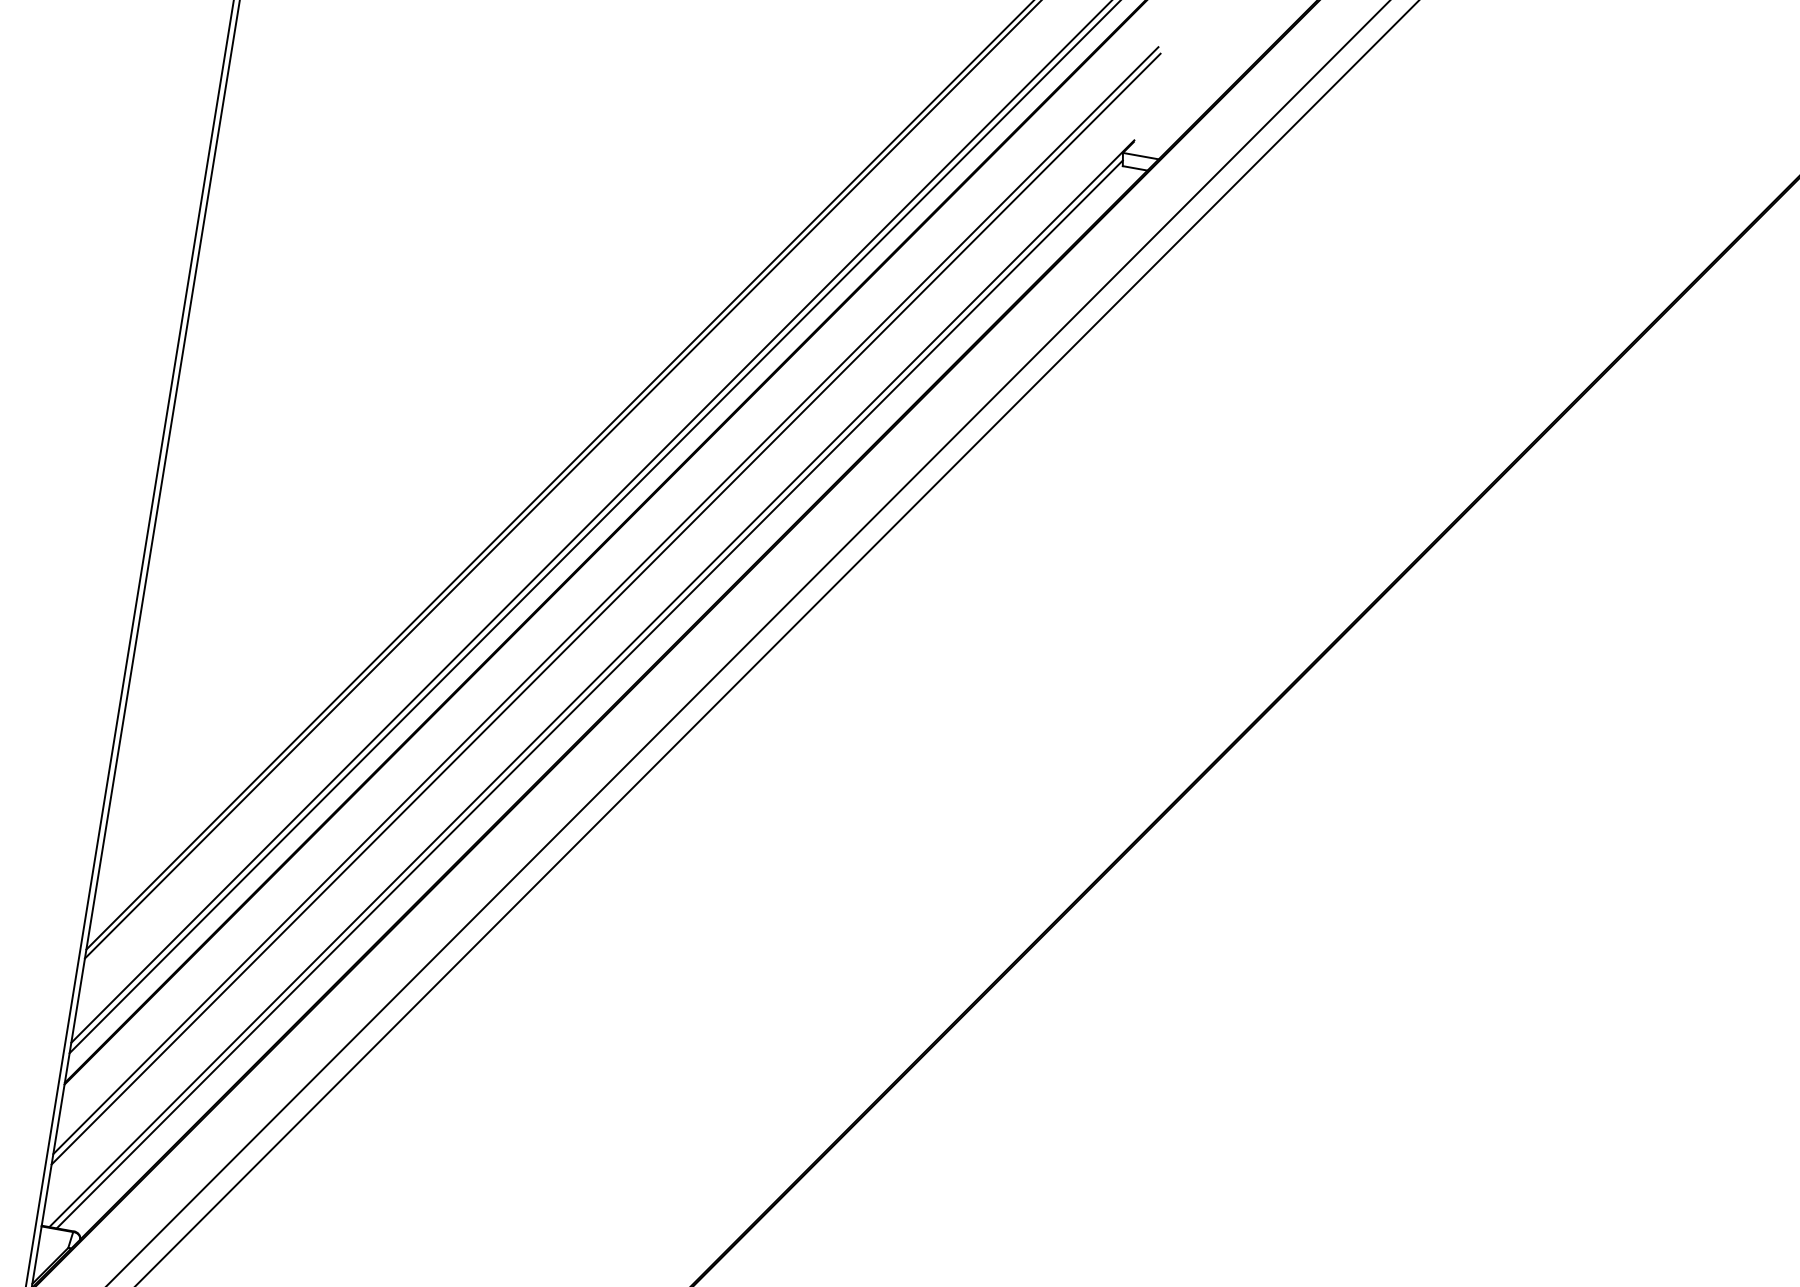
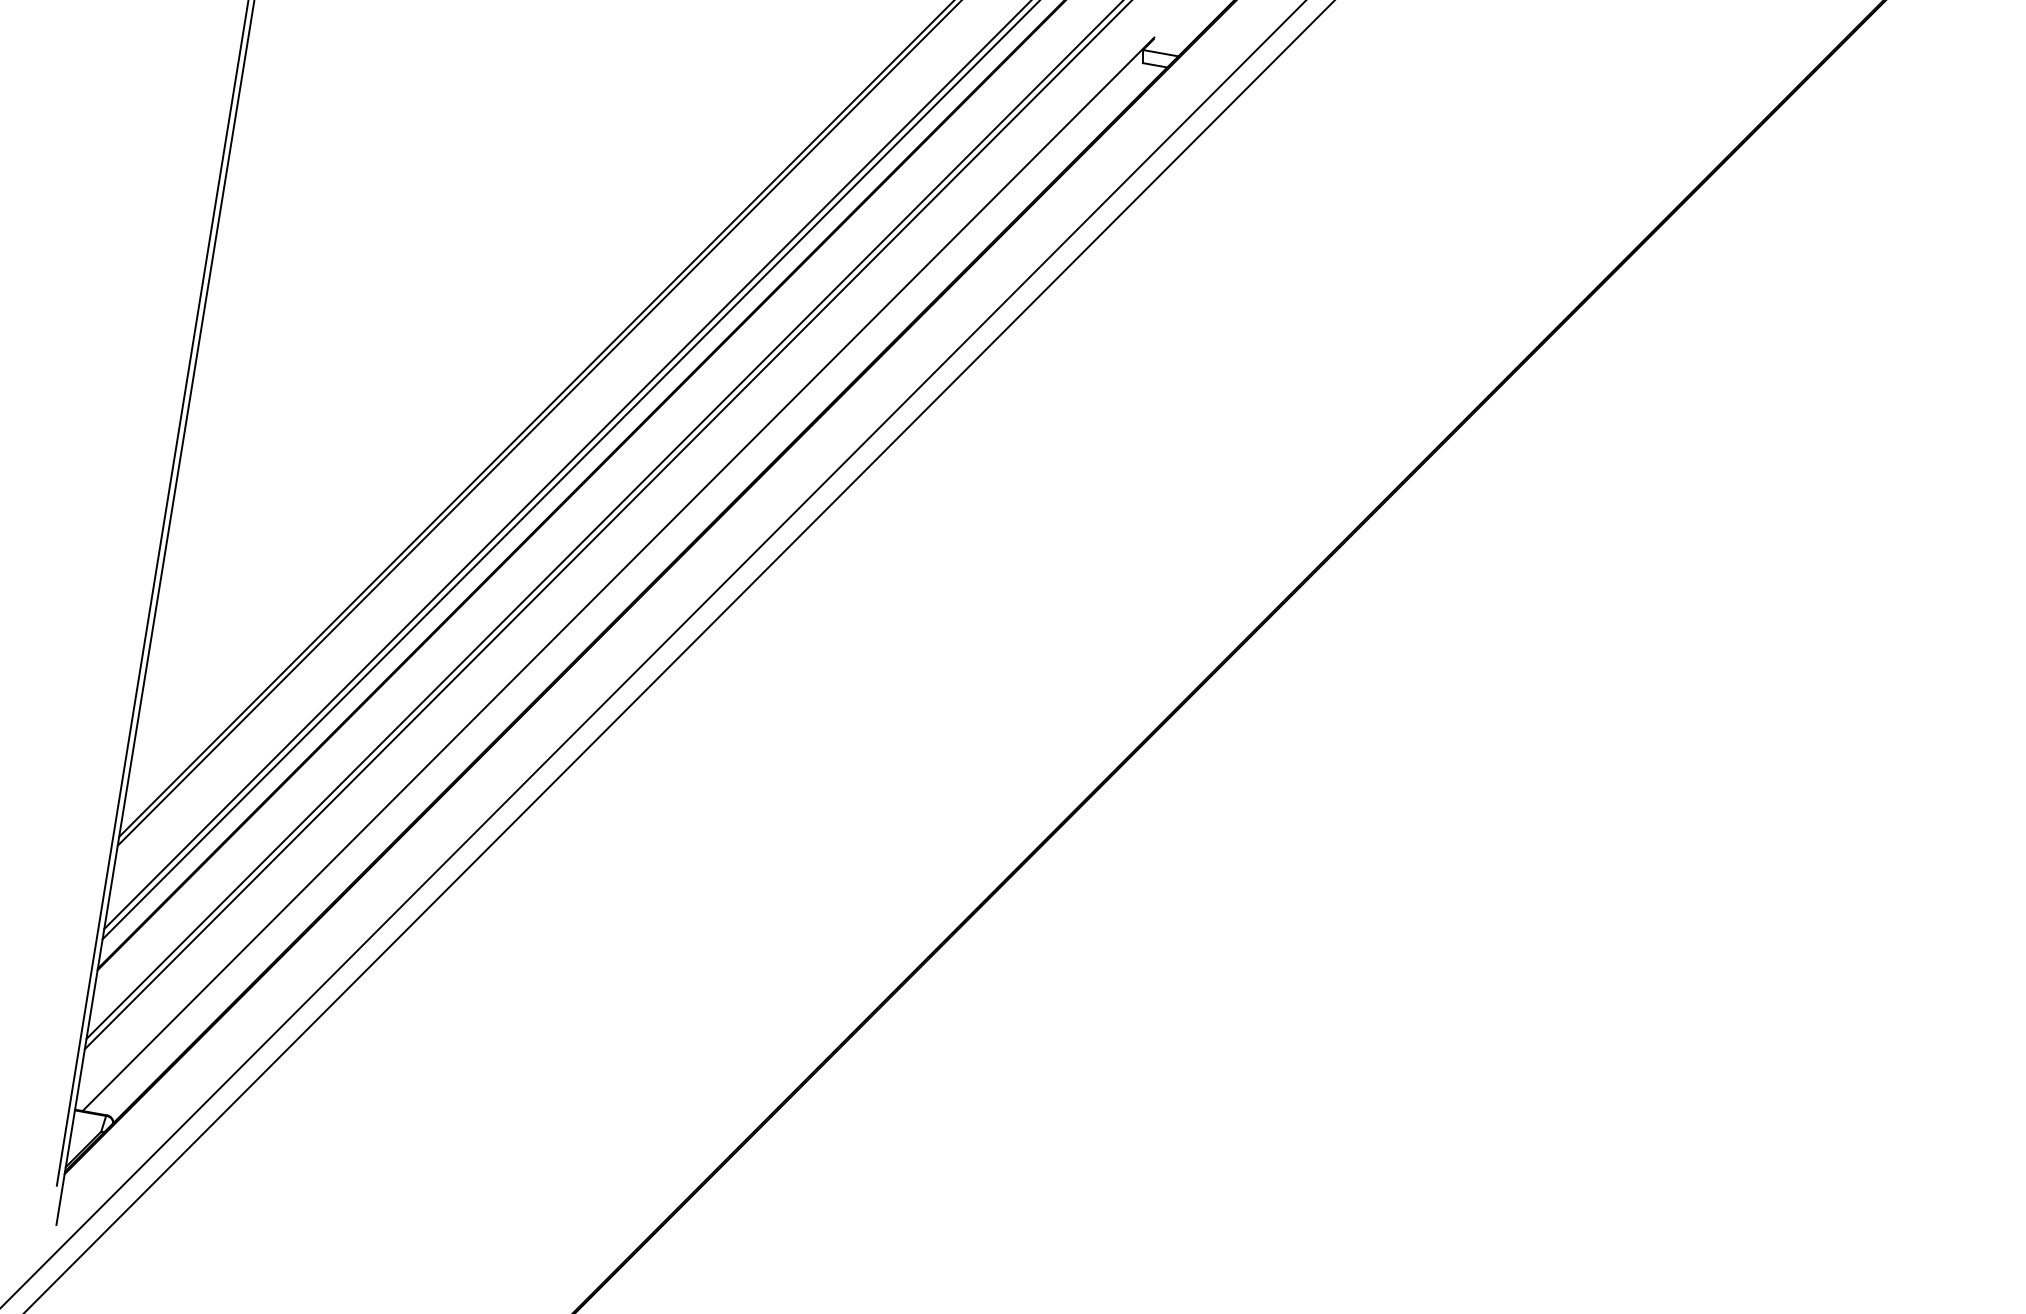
line: (588, 694) -> (615, 584), removed

